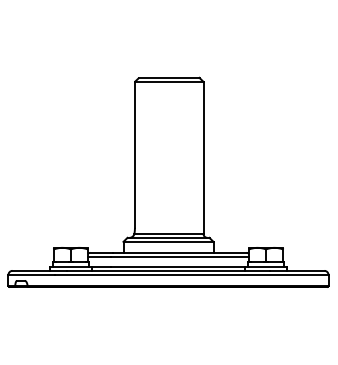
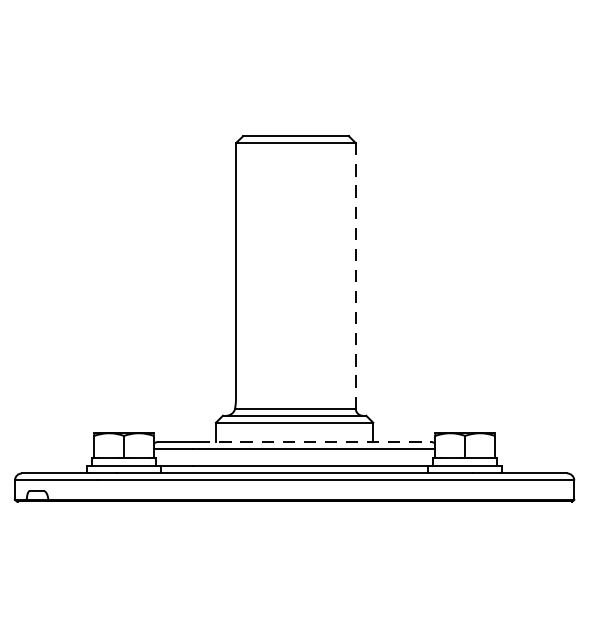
line: (203, 157) -> (355, 275), solid -> dashed
line: (179, 252) -> (313, 441), solid -> dashed

